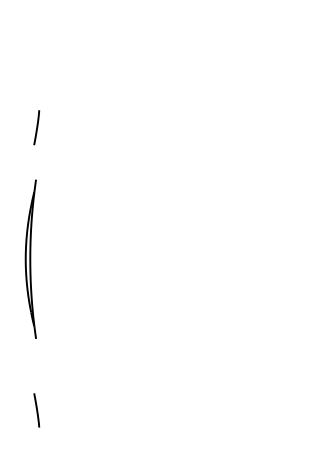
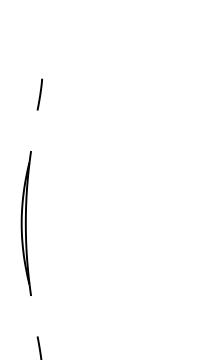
part: (30, 258) -> (26, 222), moved

